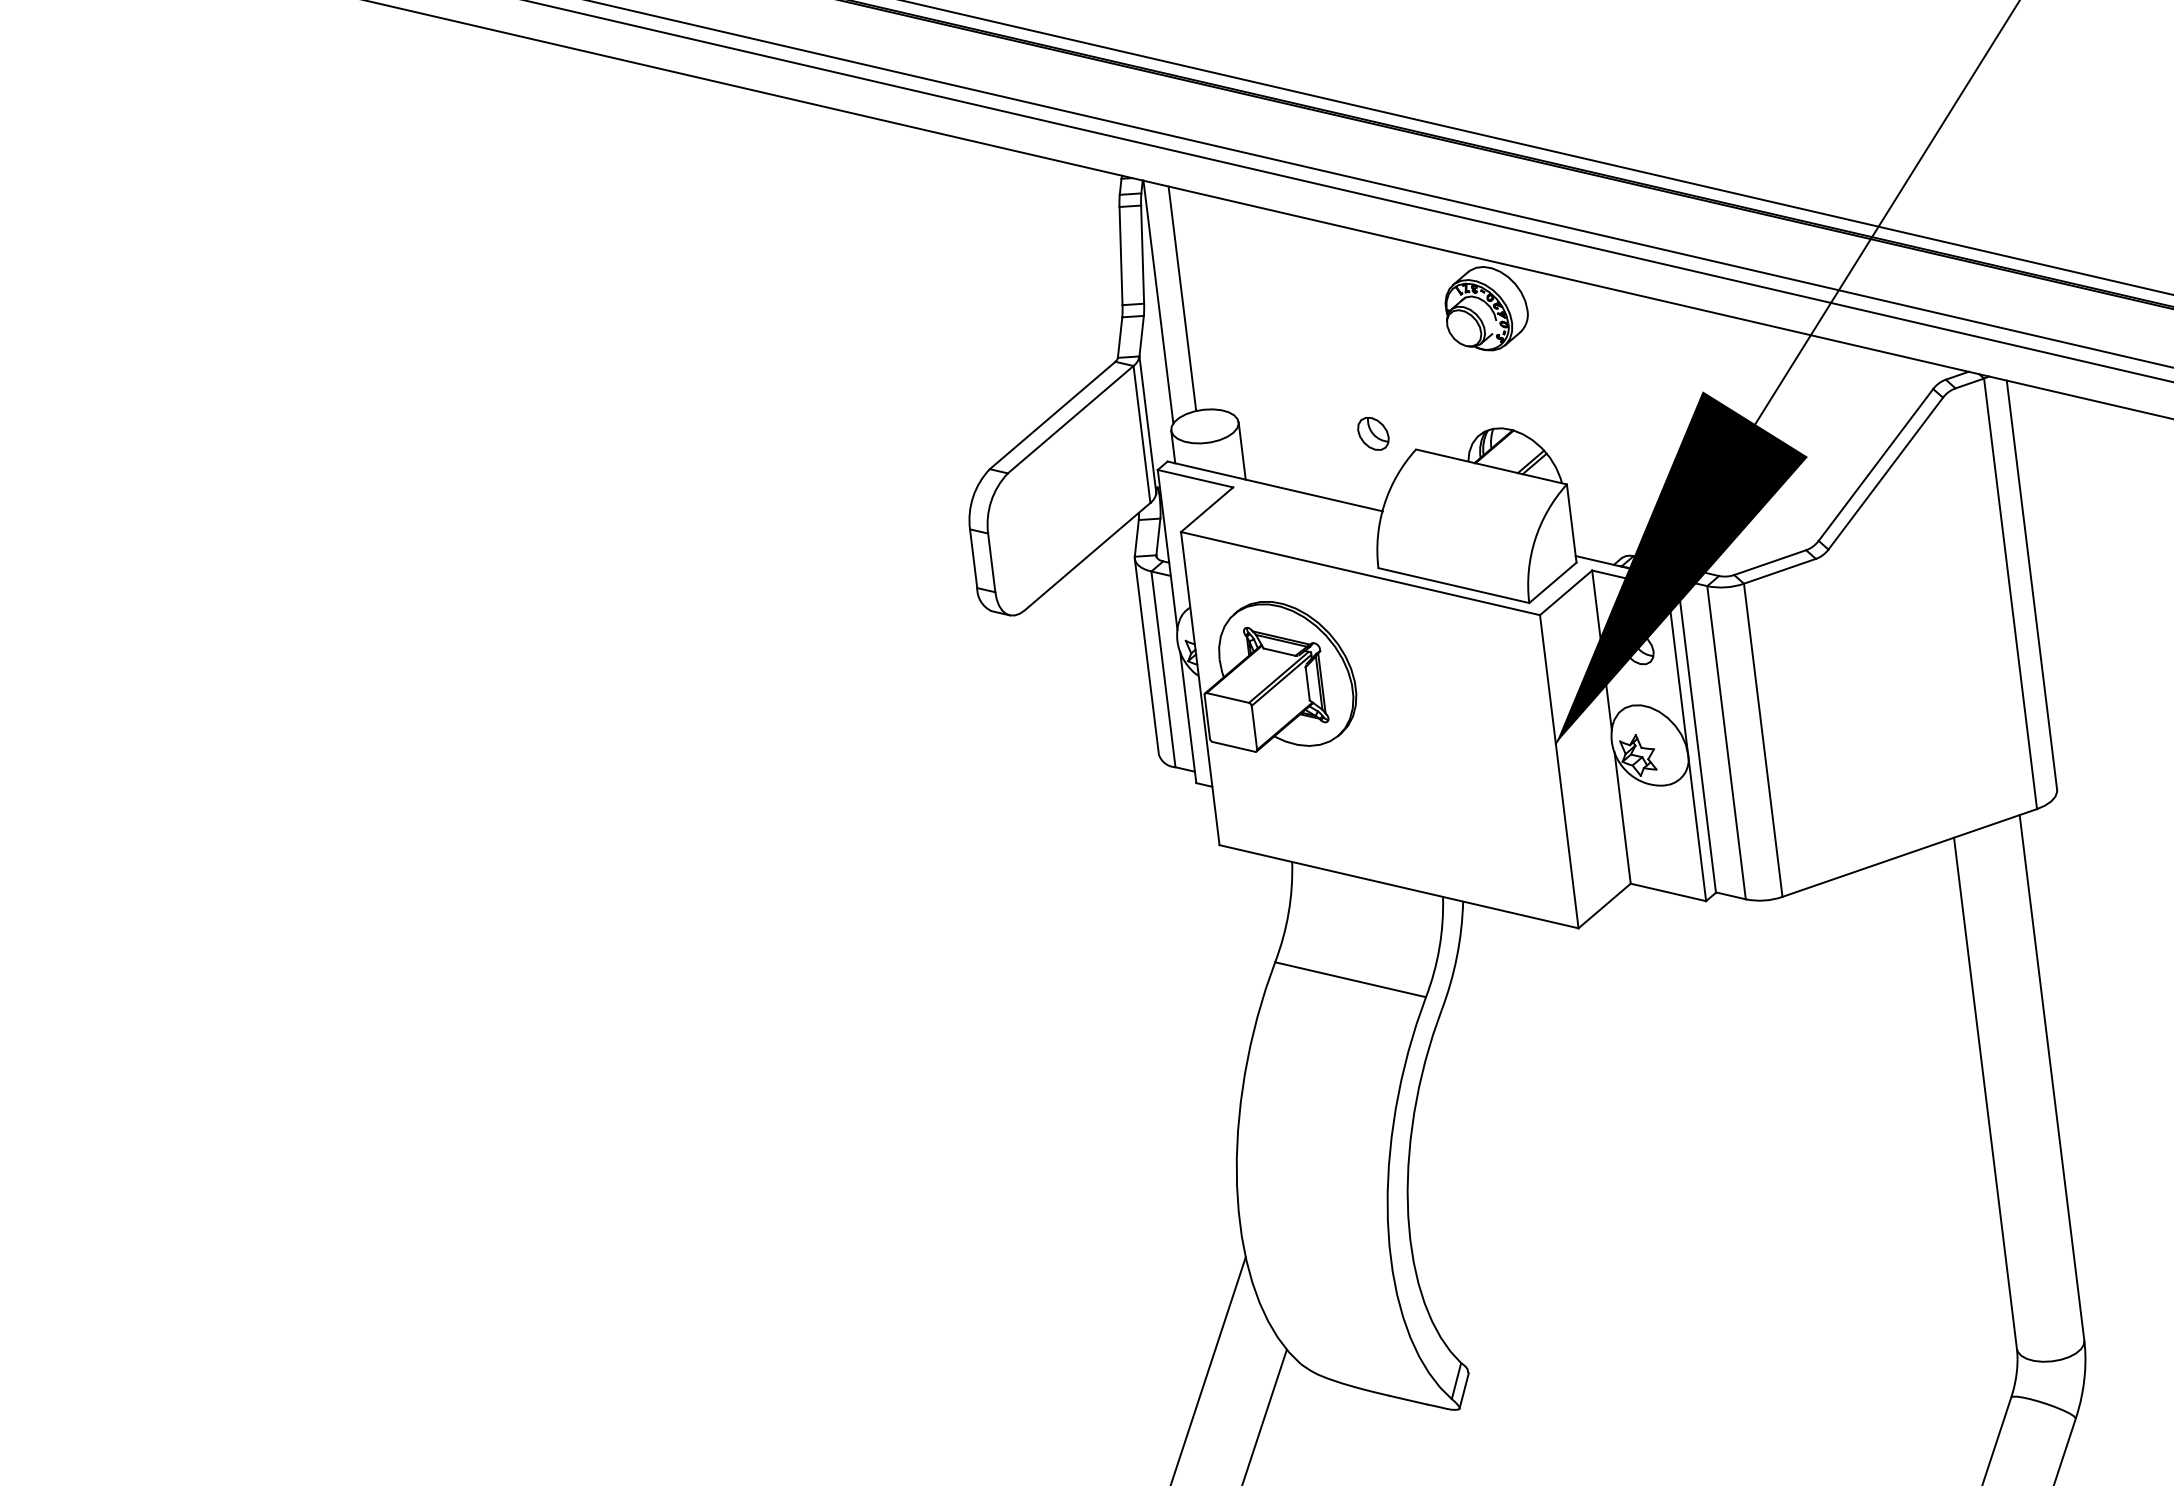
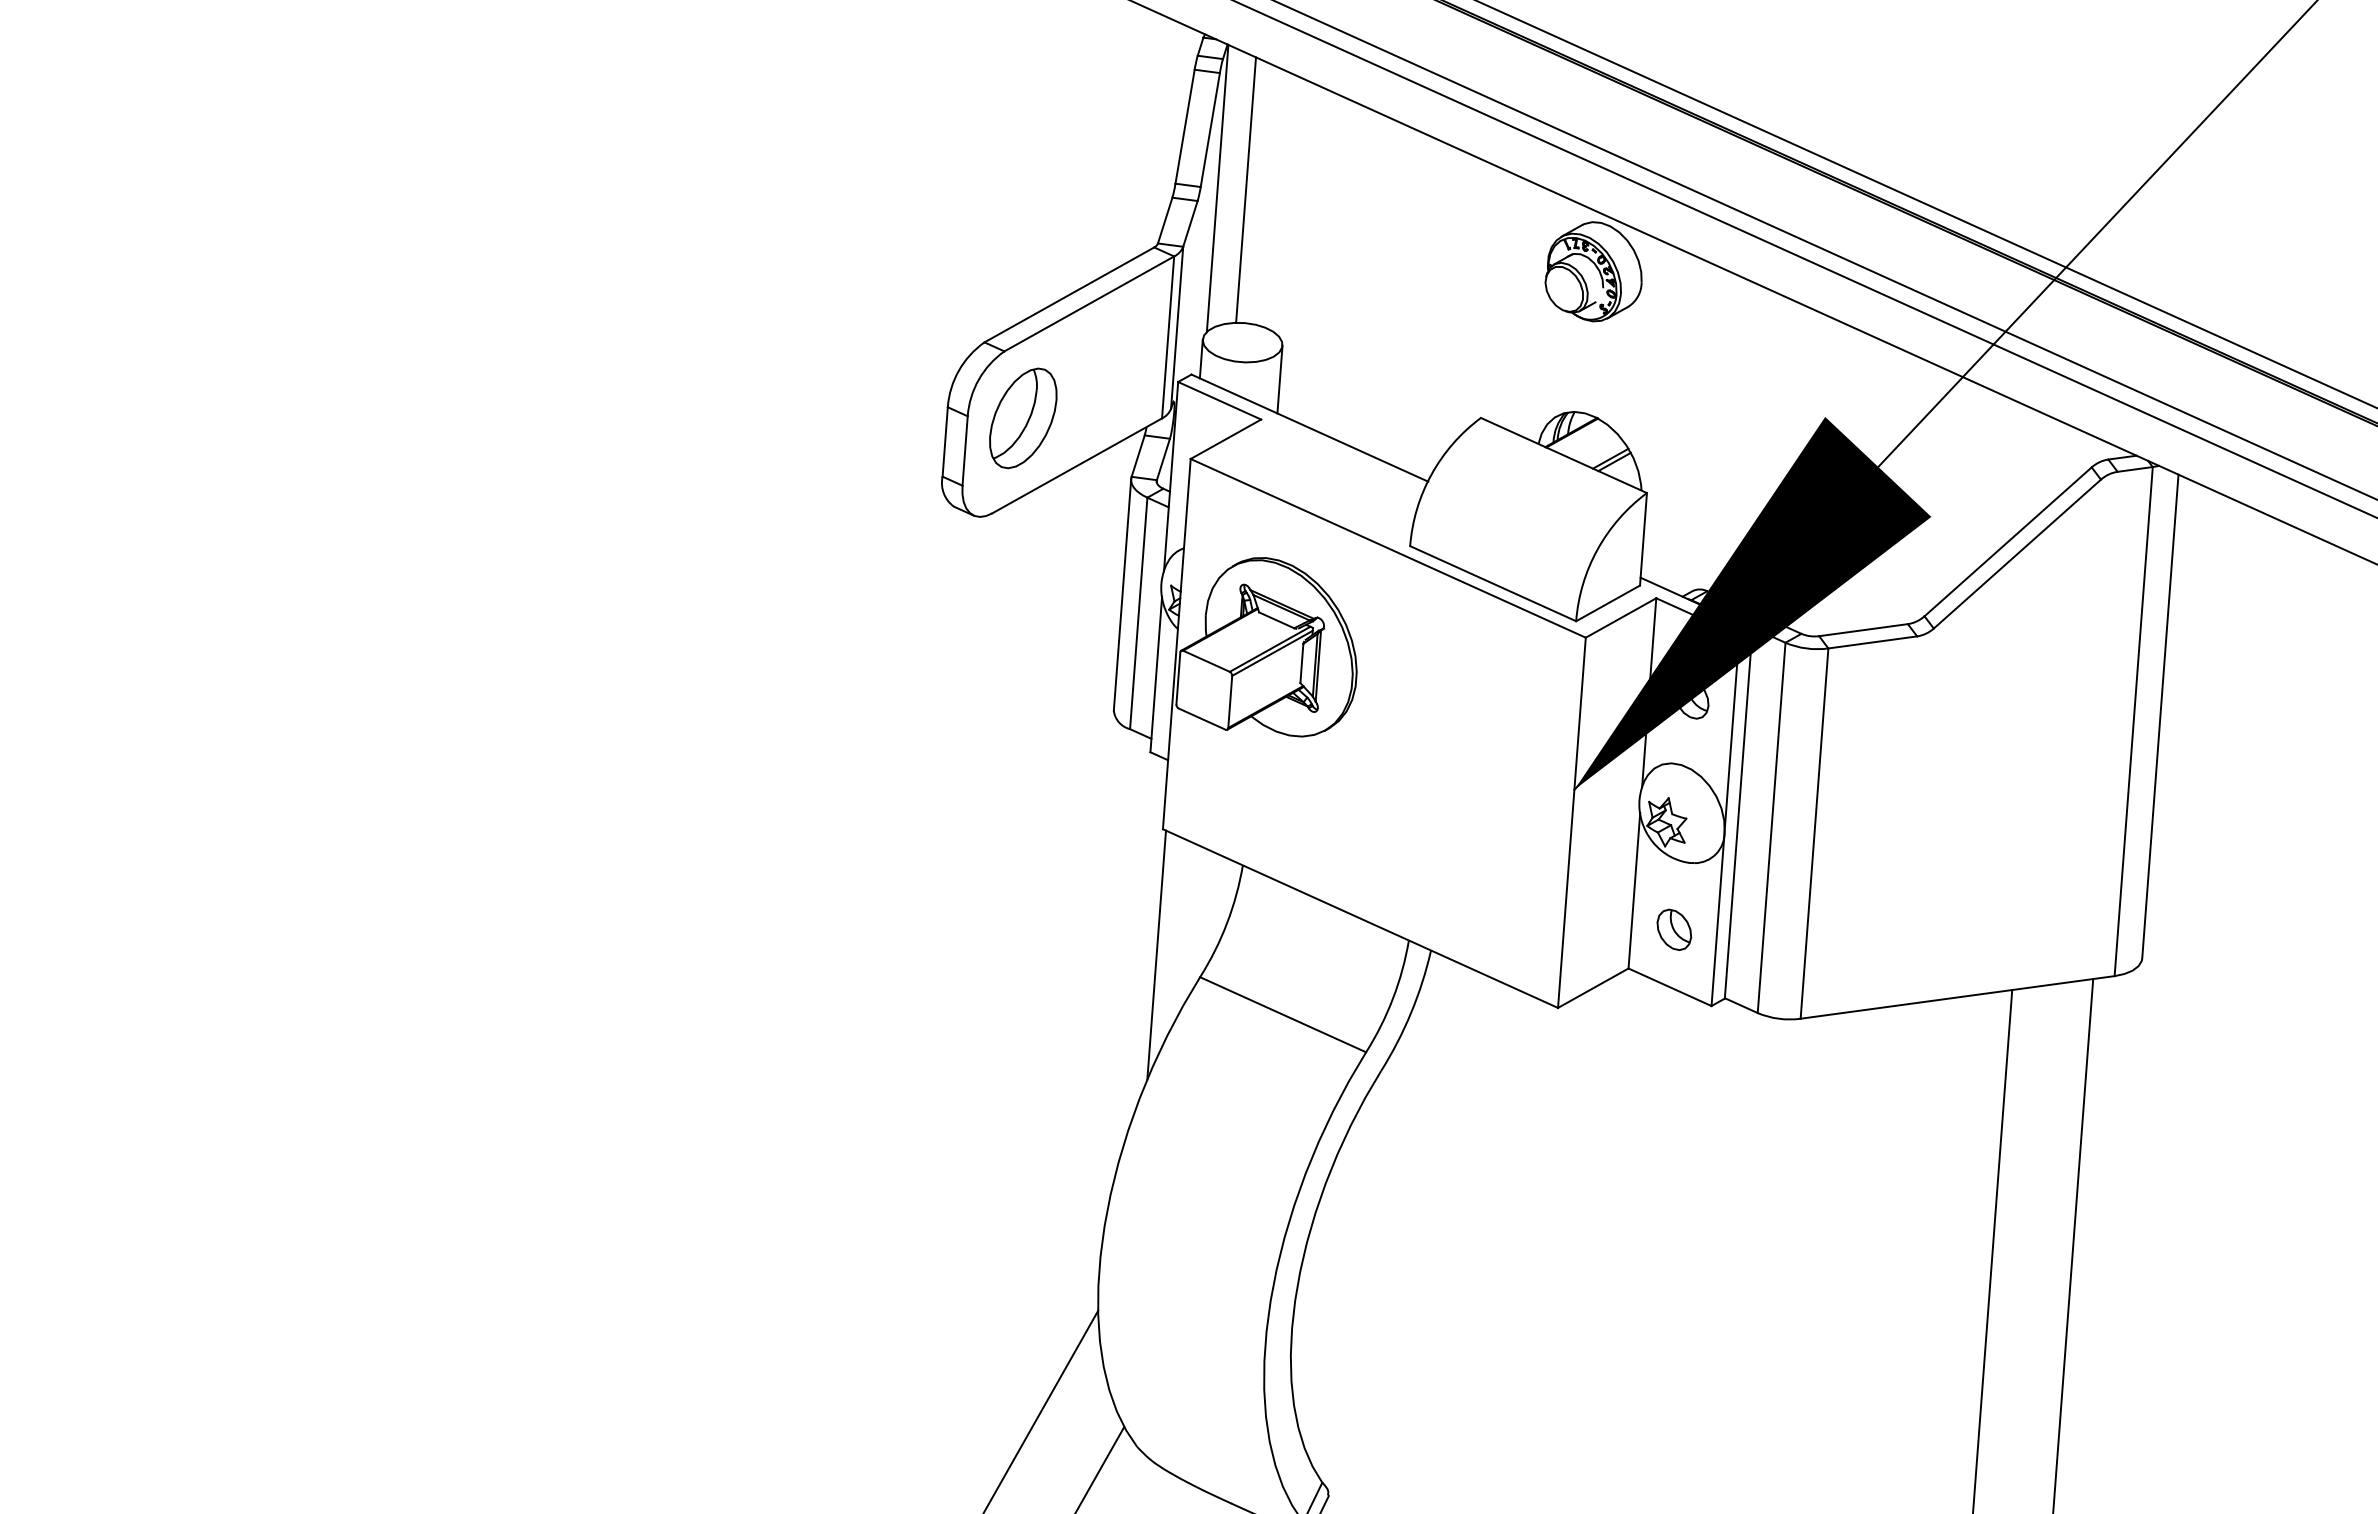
part: (1373, 433) -> (1674, 929), moved
part: (1034, 526) -> (1022, 418), added
line: (1235, 950) -> (1157, 954), added

